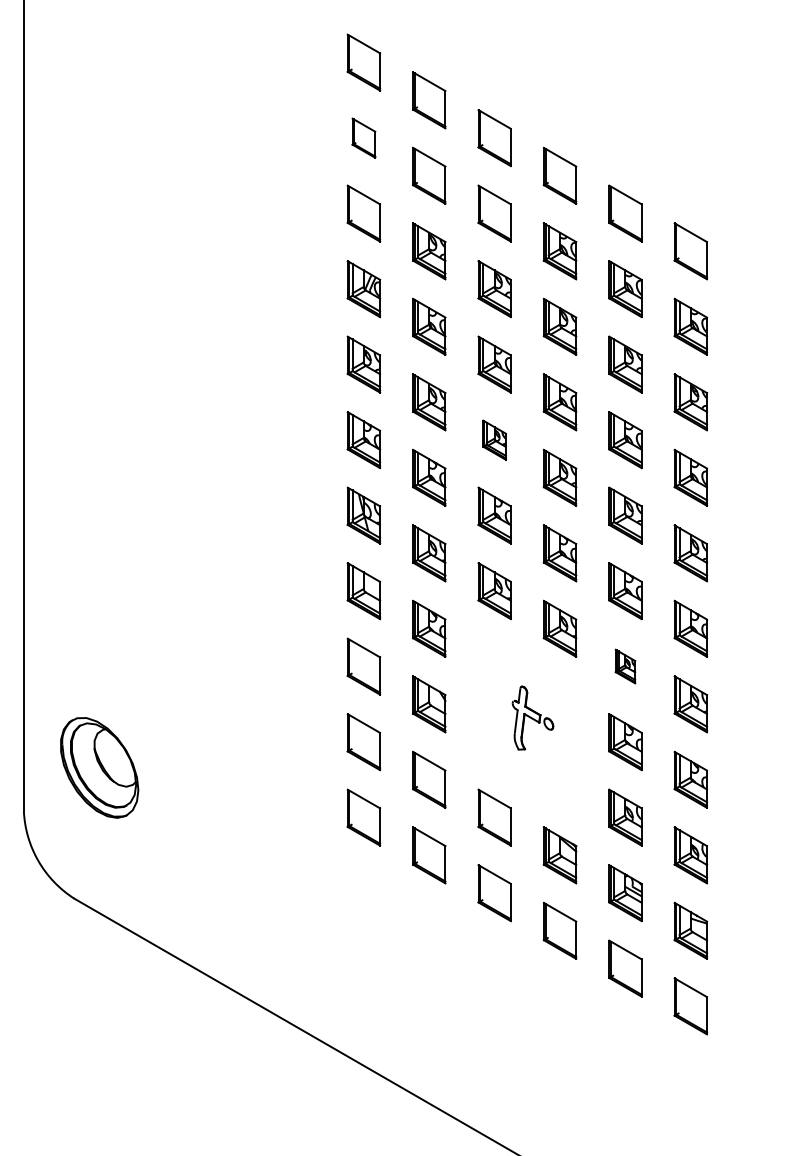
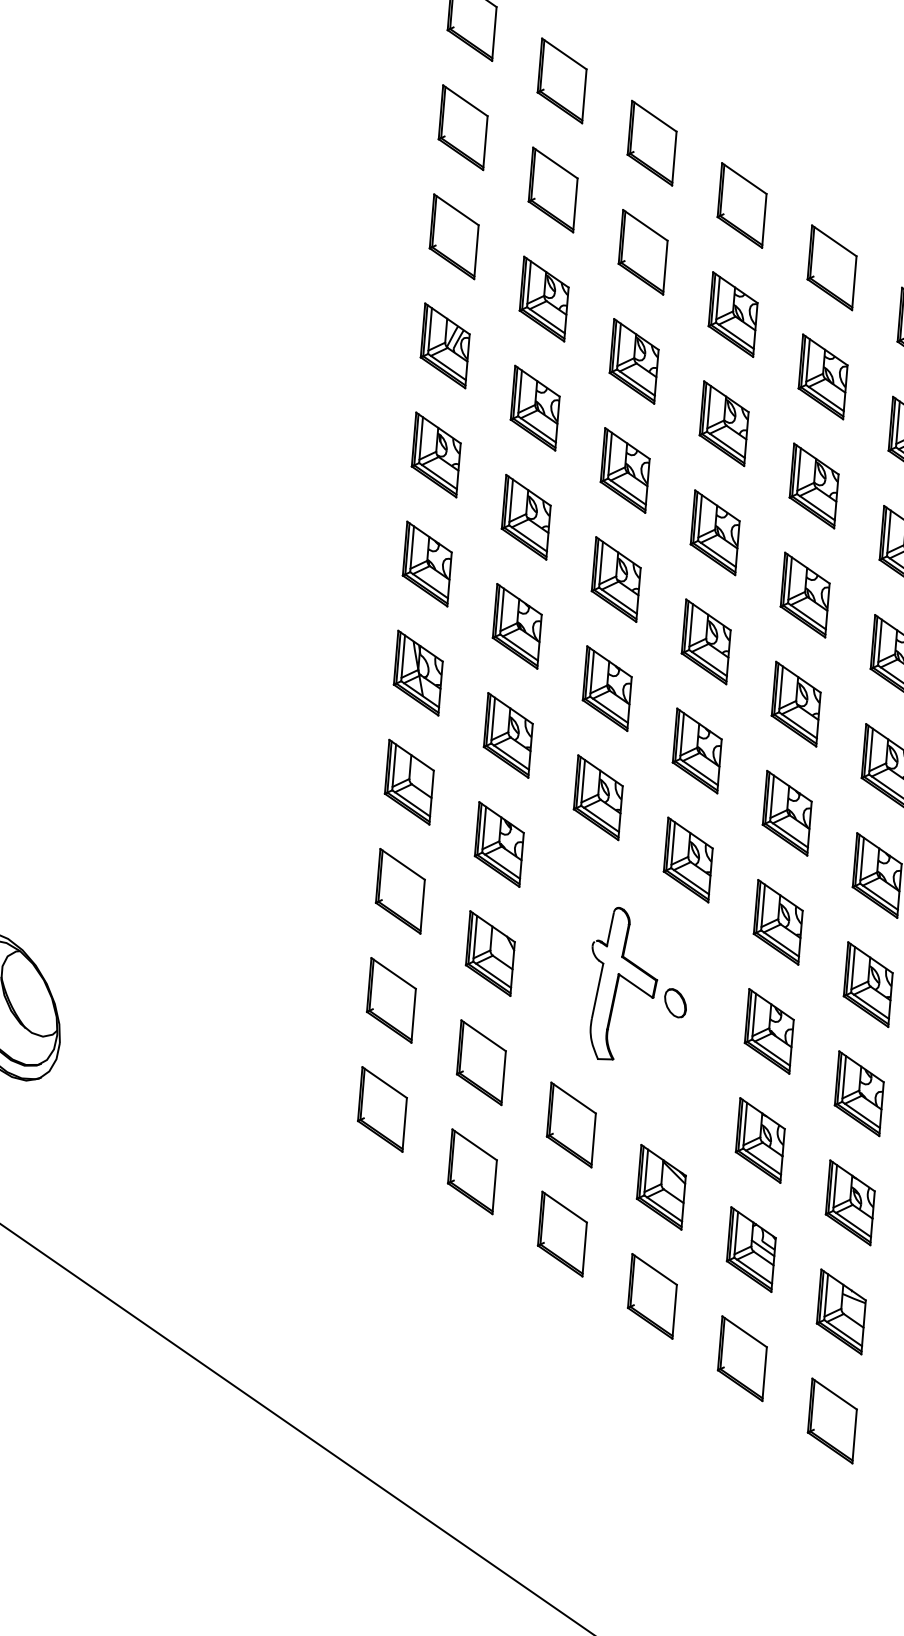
part: (363, 138) -> (462, 128), size x1.43
part: (494, 440) -> (615, 580), size x1.43
part: (625, 666) -> (778, 922), size x1.67
part: (532, 717) -> (637, 984), size x1.67

